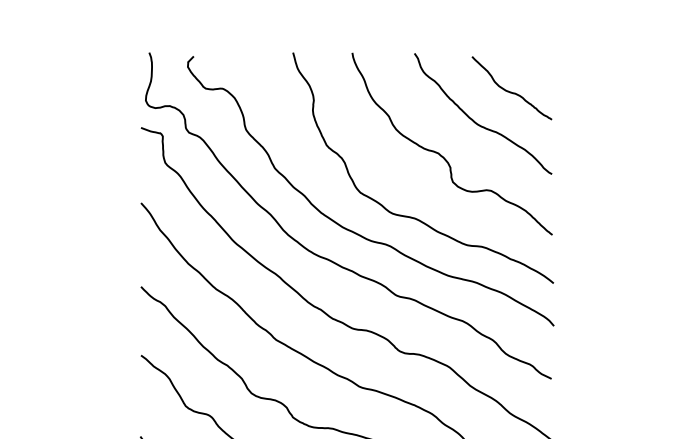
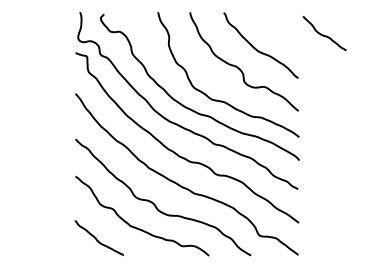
curve: (509, 90) -> (323, 34), moved

